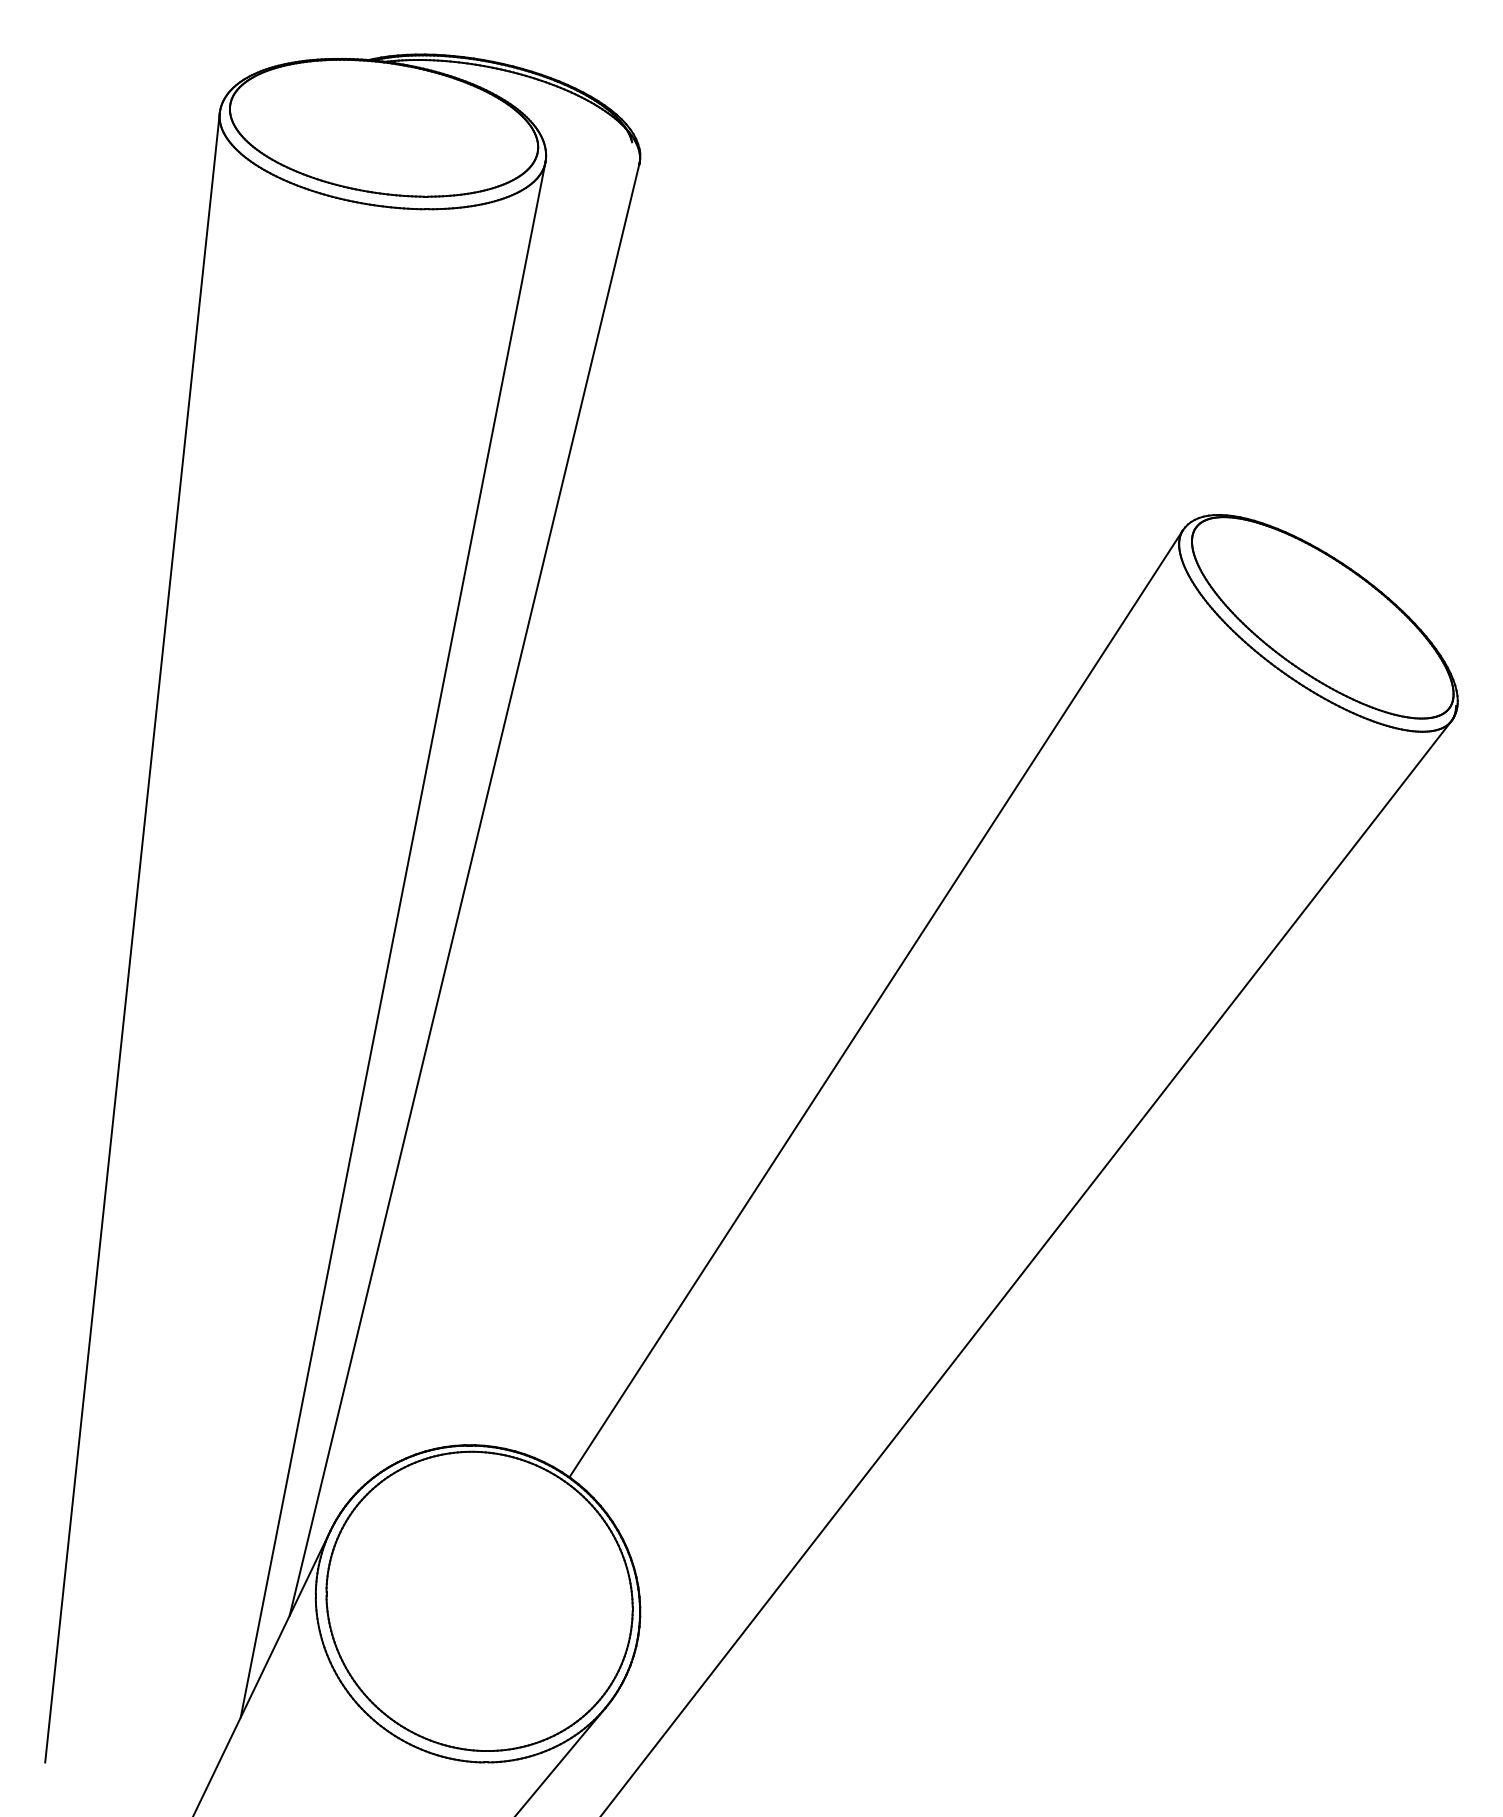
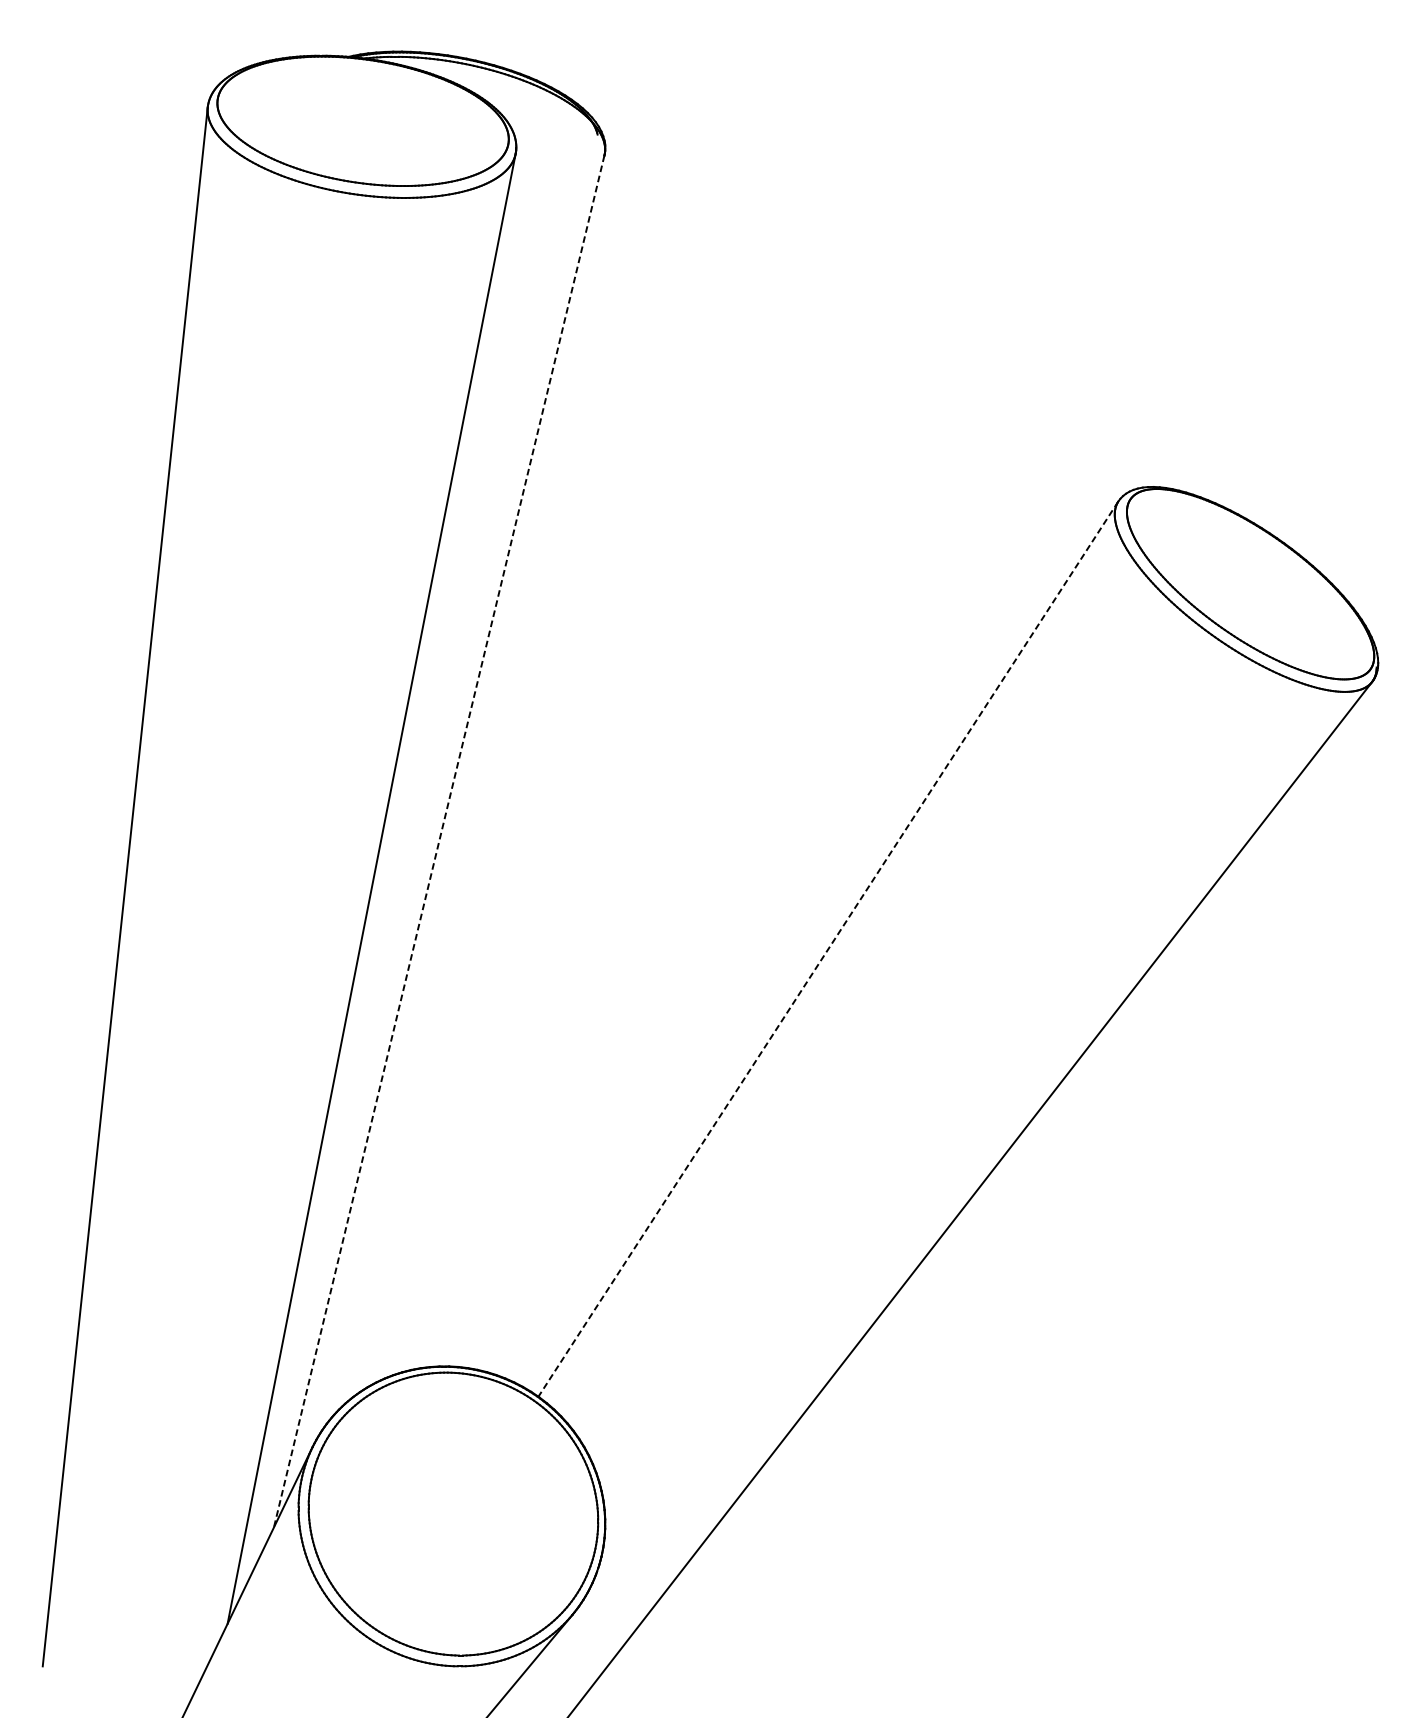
line: (464, 890) -> (439, 841), solid -> dashed
line: (875, 1004) -> (827, 949), solid -> dashed

